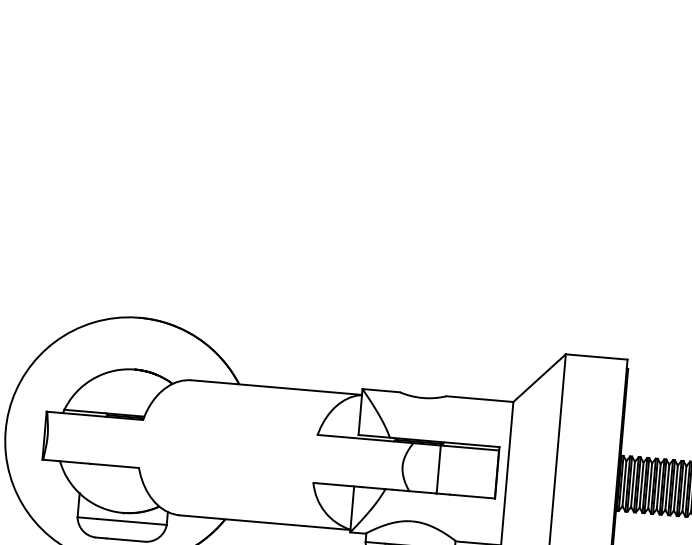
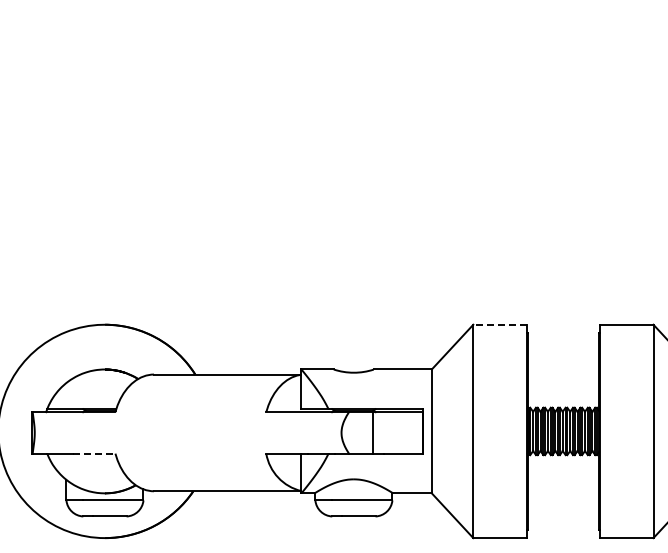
line: (596, 356) -> (499, 324), solid -> dashed
line: (114, 465) -> (94, 453), solid -> dashed

